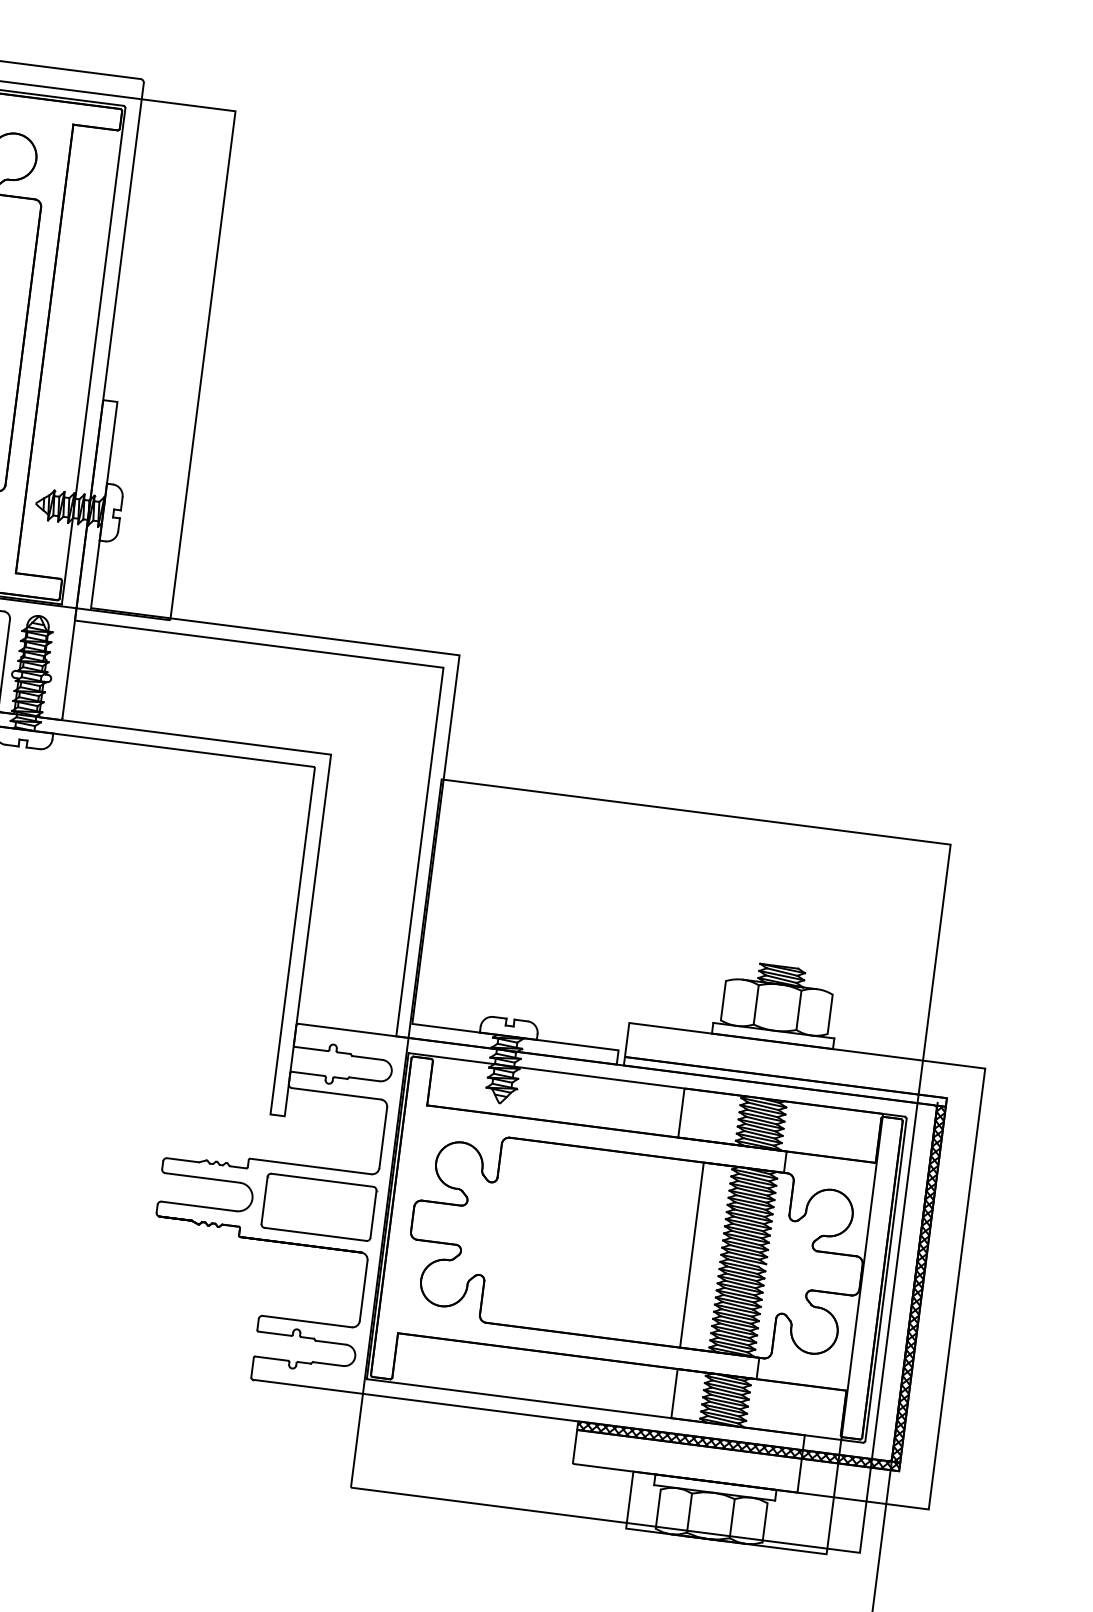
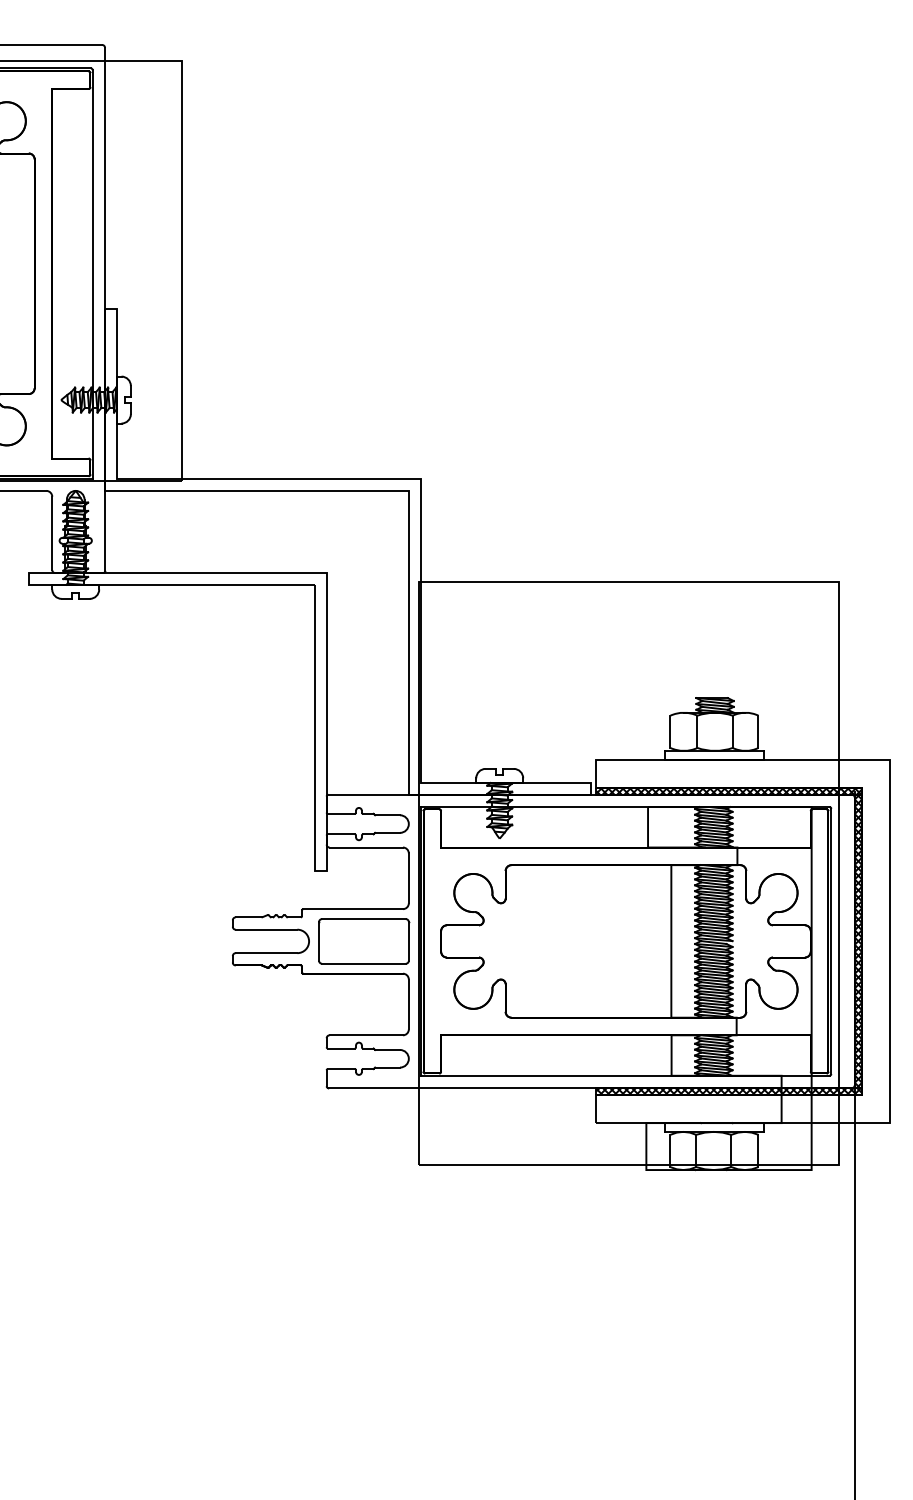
hatch: (784, 1080) -> (728, 790), added

